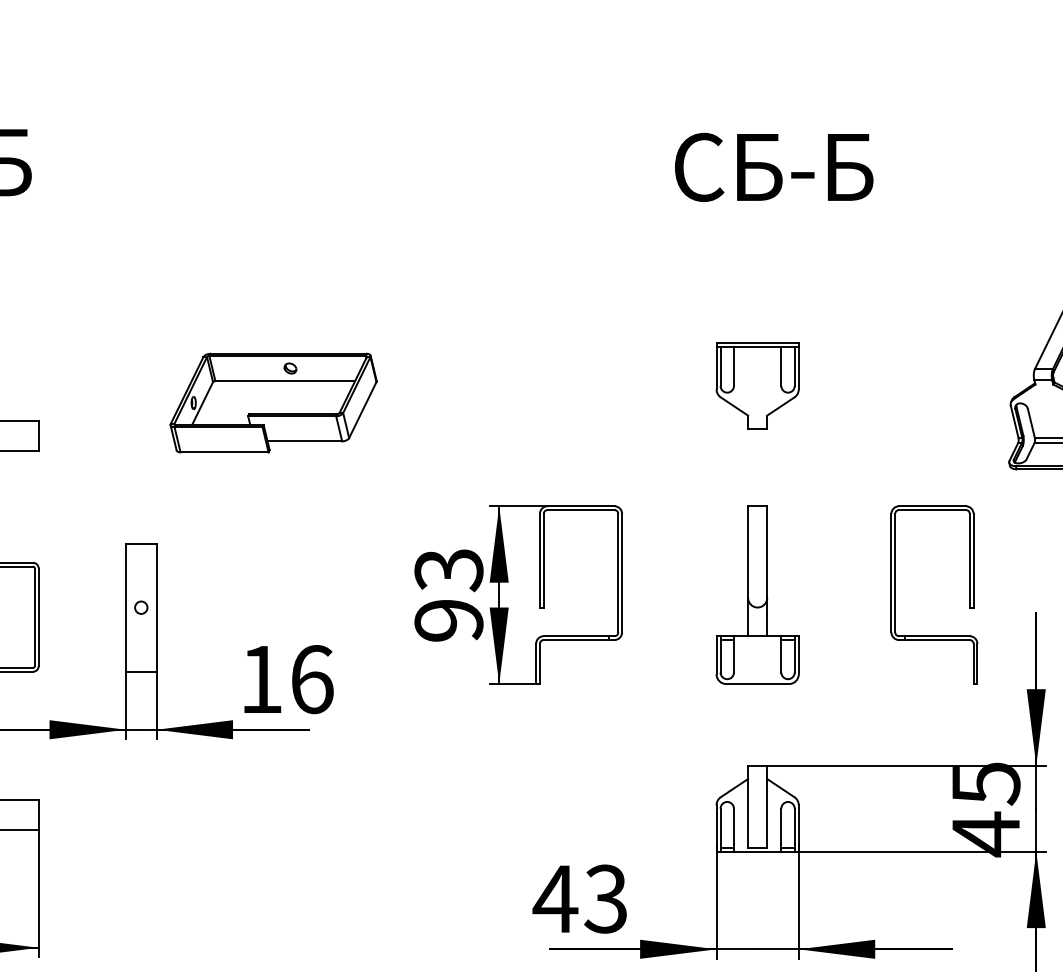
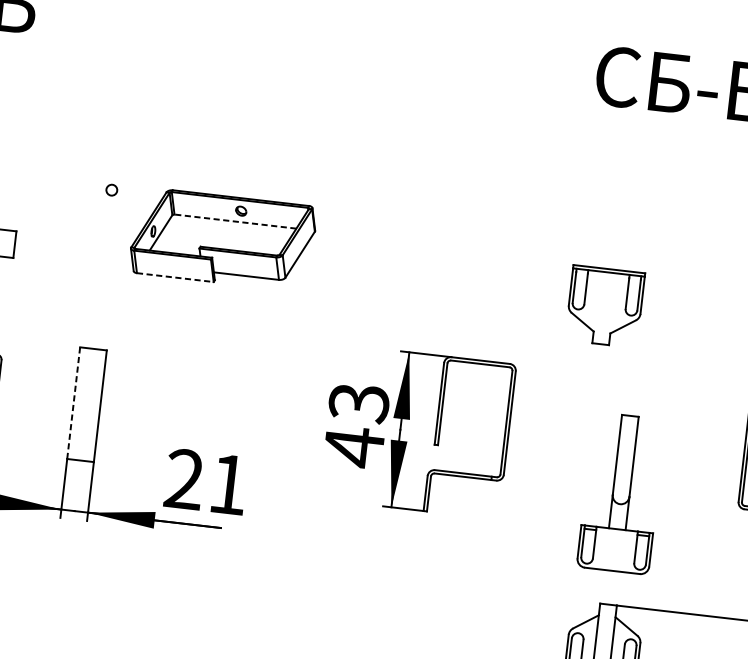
line: (285, 381) -> (235, 221), solid -> dashed
part: (757, 385) -> (604, 306), moved
line: (225, 452) -> (176, 277), solid -> dashed
part: (757, 594) -> (621, 492), moved
line: (126, 607) -> (74, 403), solid -> dashed
circle: (141, 607) -> (112, 190), moved
text: (448, 620) -> (353, 446), 93 -> 43
text: (286, 679) -> (206, 481), 16 -> 21

